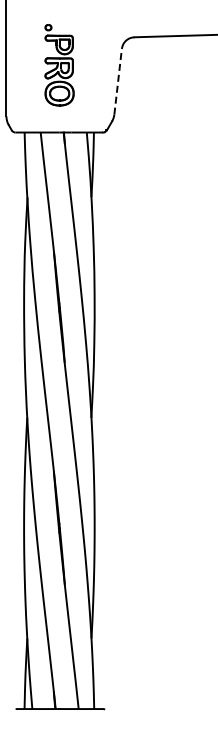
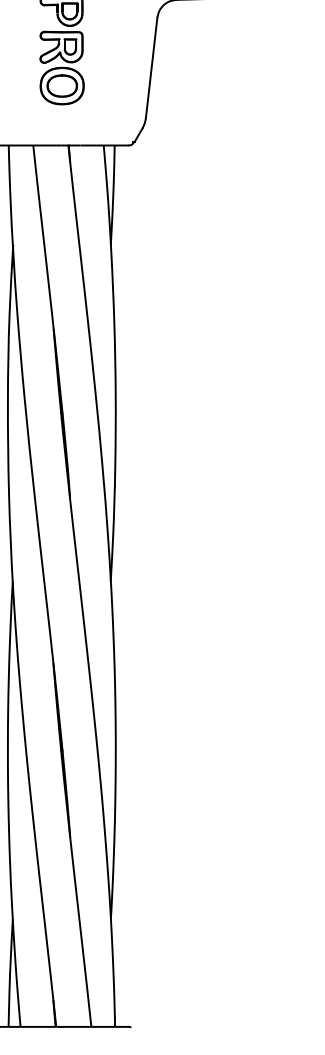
line: (118, 81) -> (152, 67), dashed -> solid

